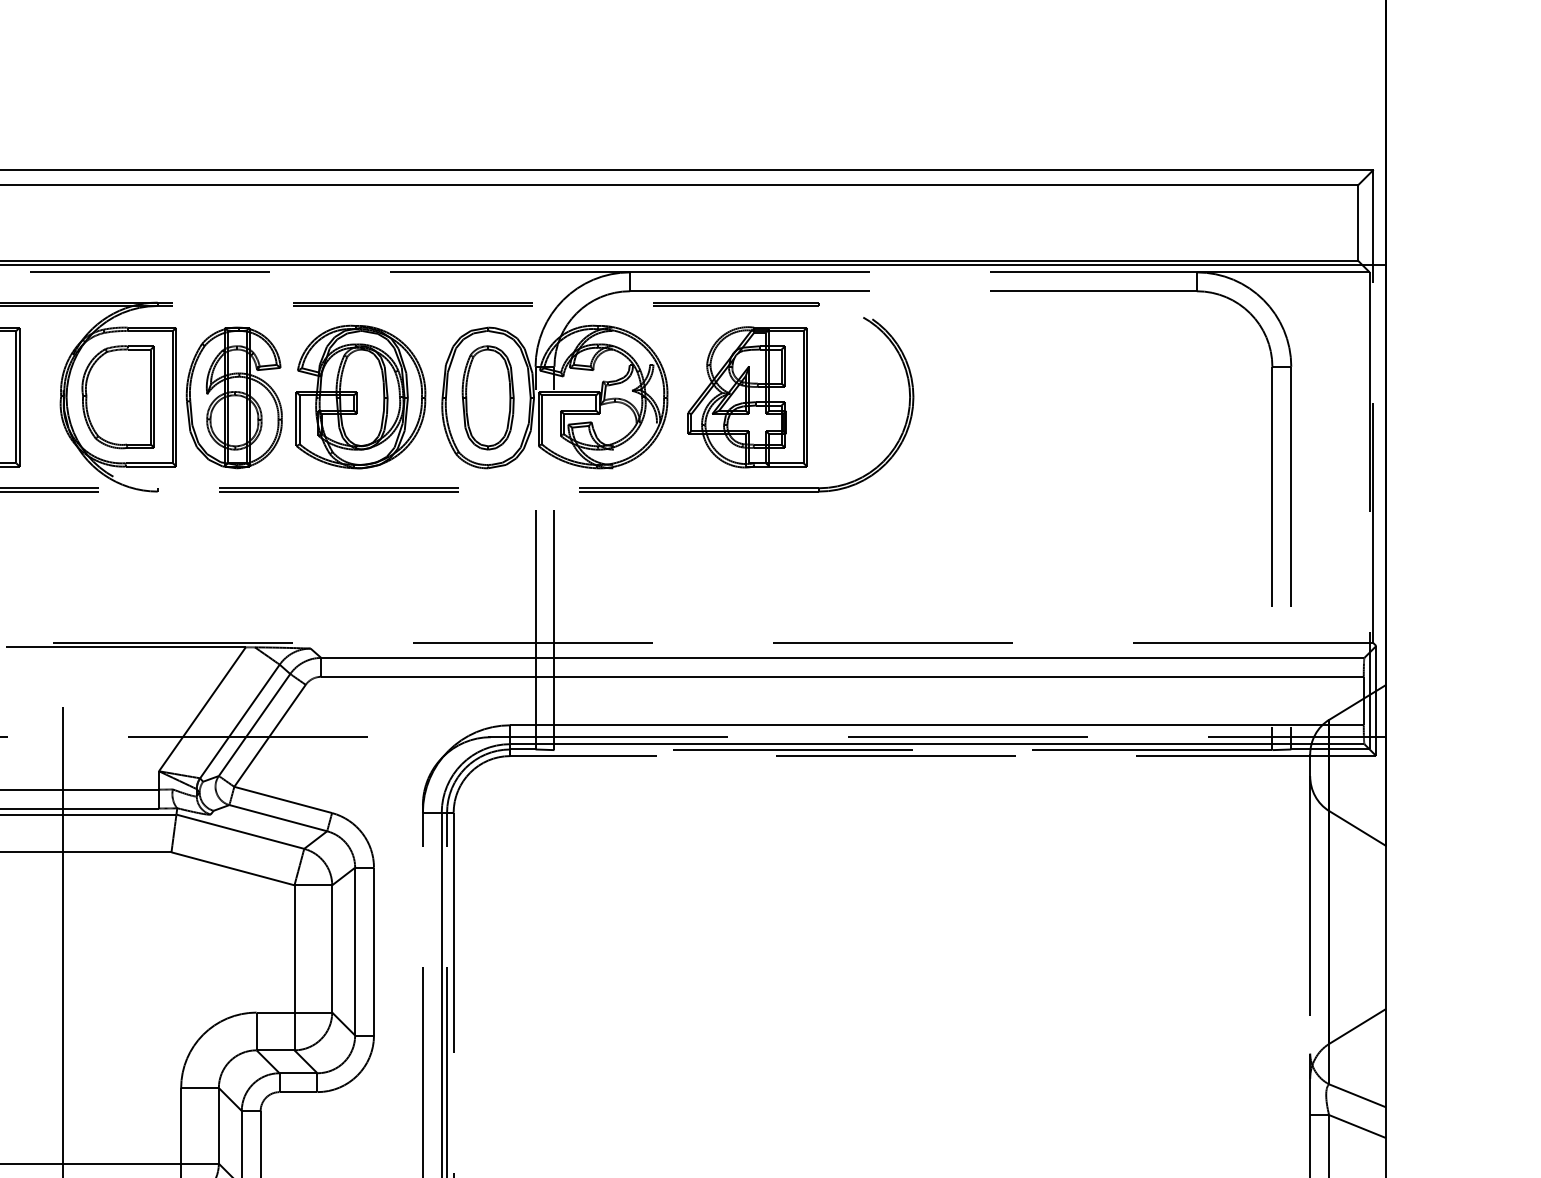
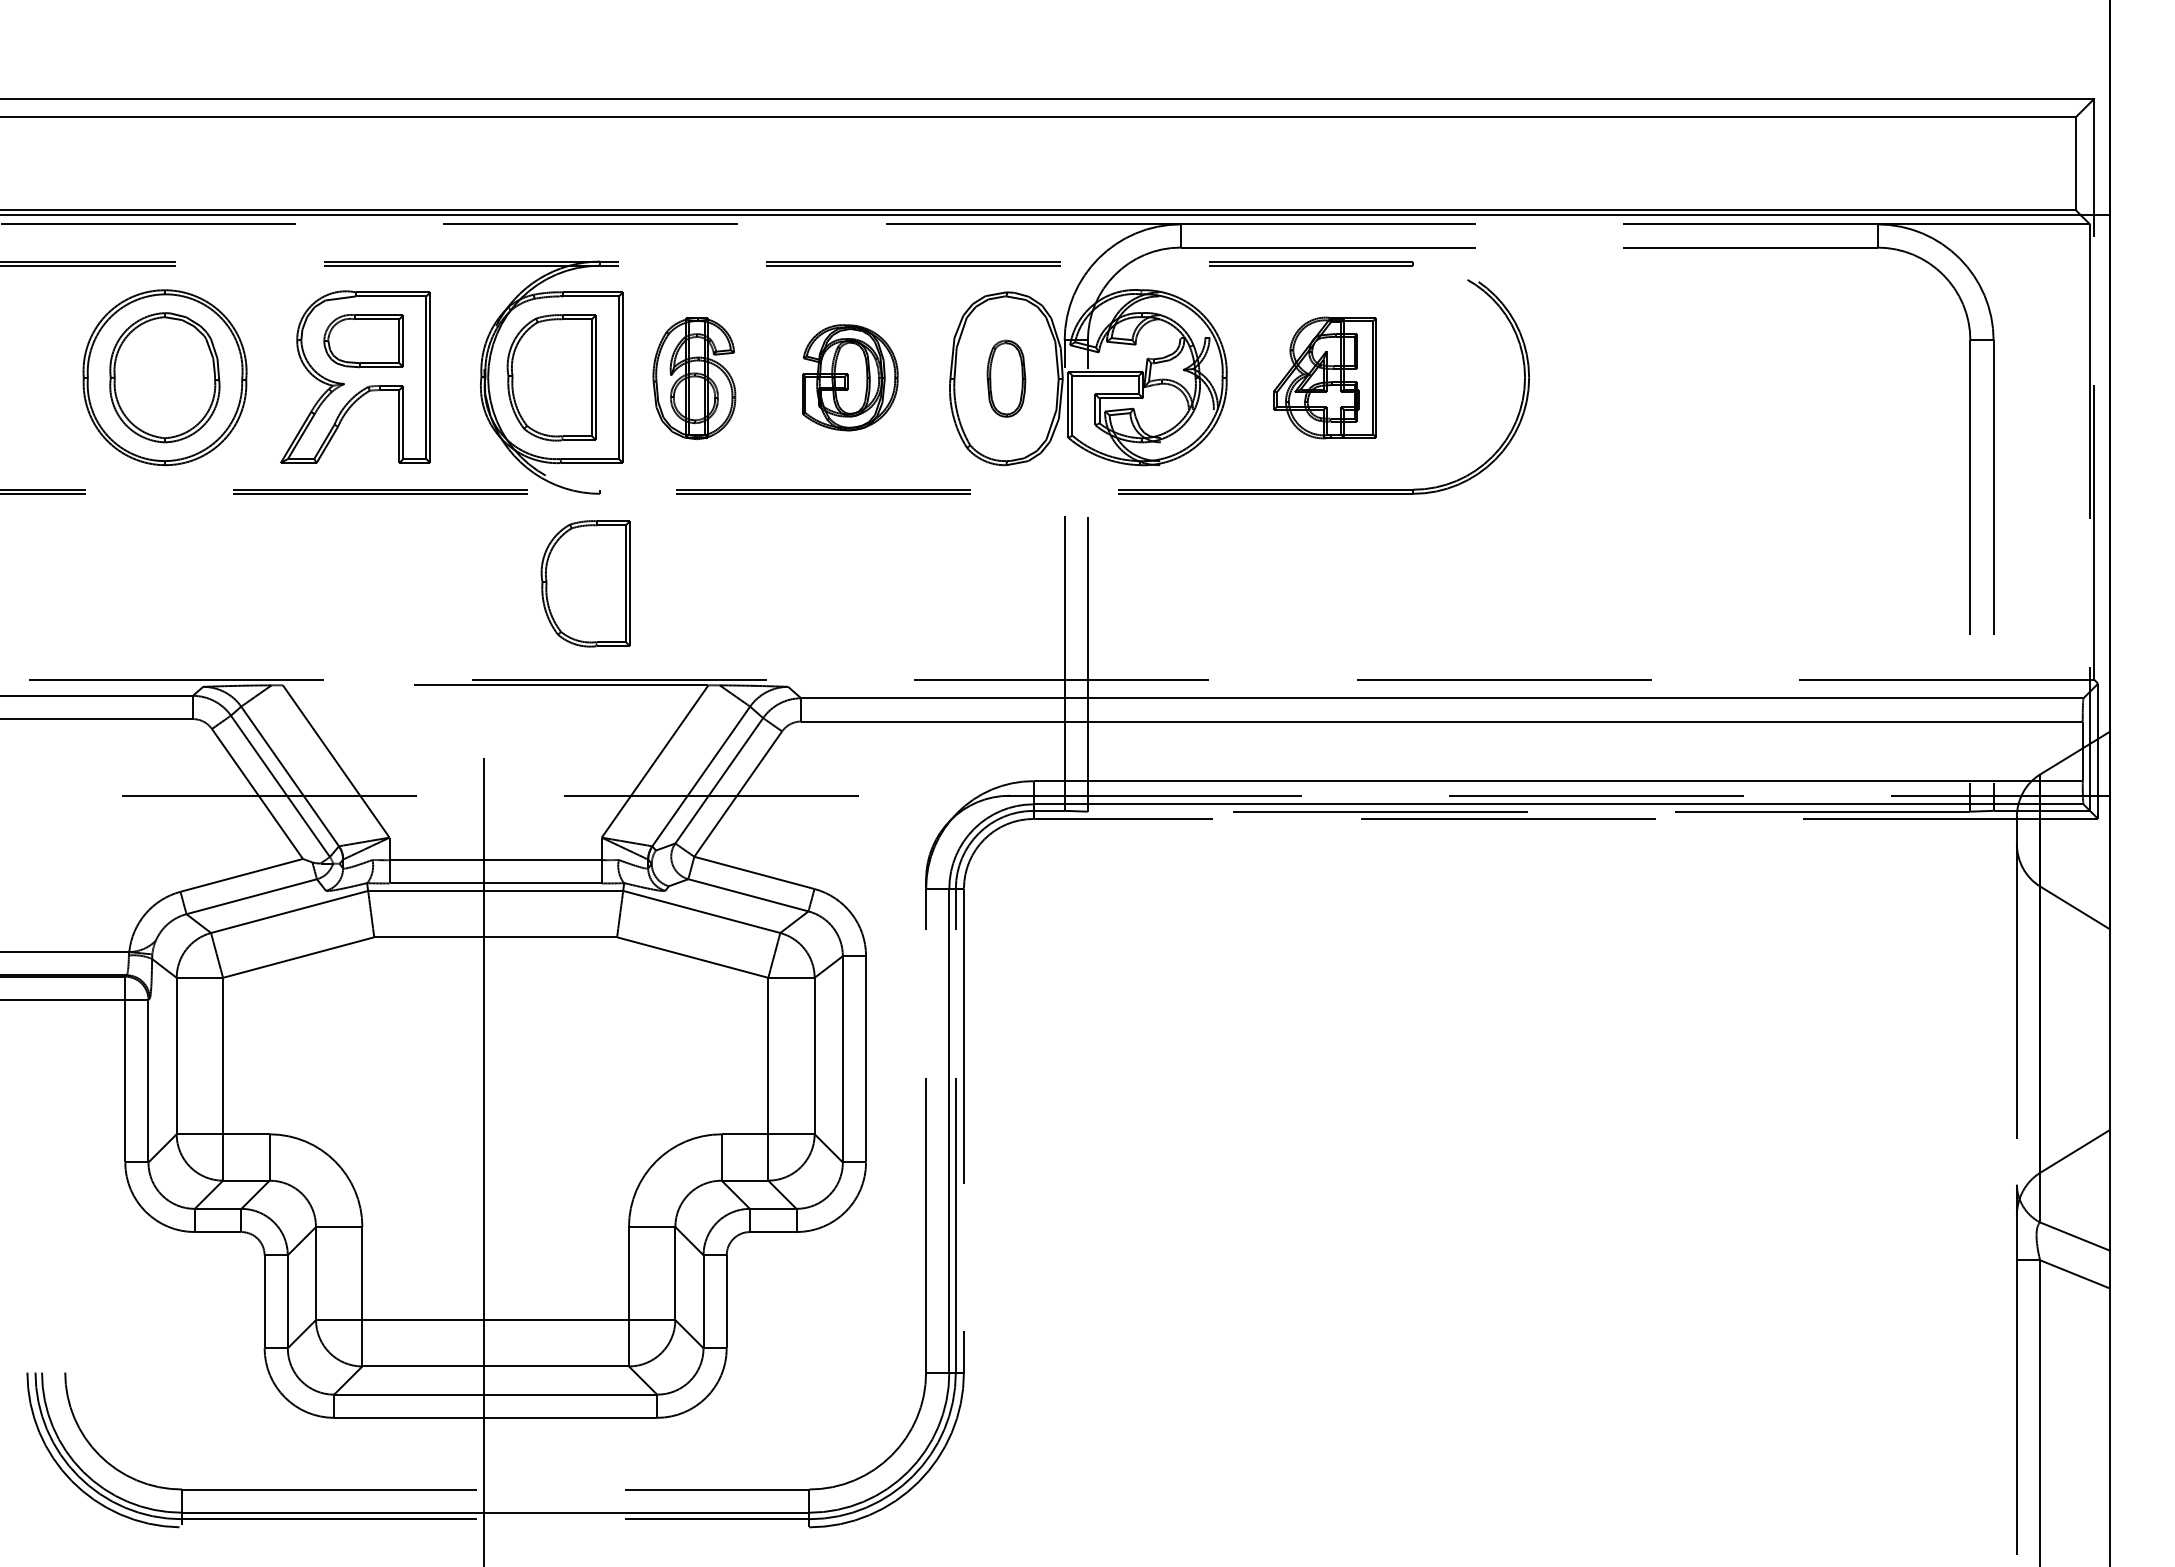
part: (361, 396) -> (850, 377), size x0.6
part: (746, 396) -> (1324, 377), size x0.7
part: (234, 397) -> (694, 378), size x0.7
part: (488, 397) -> (1006, 378), size x0.6
part: (145, 564) -> (585, 583), added

